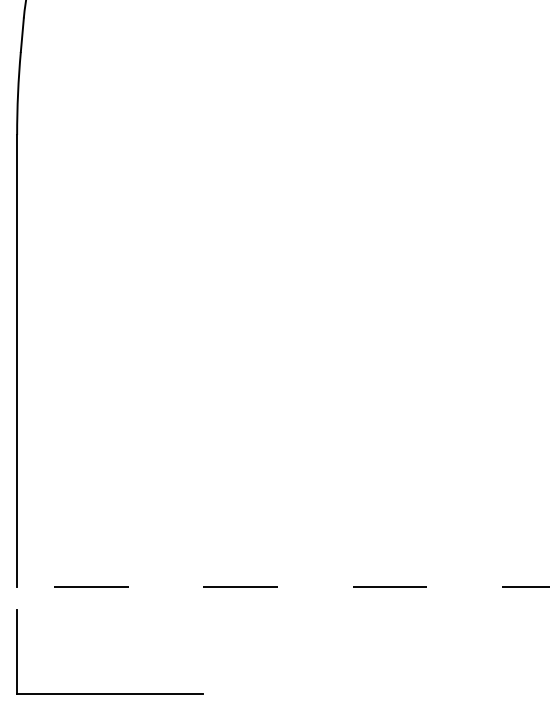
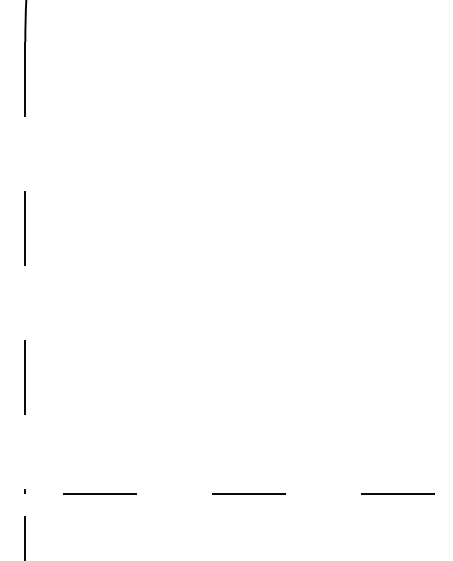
line: (17, 361) -> (25, 268), solid -> dashed

